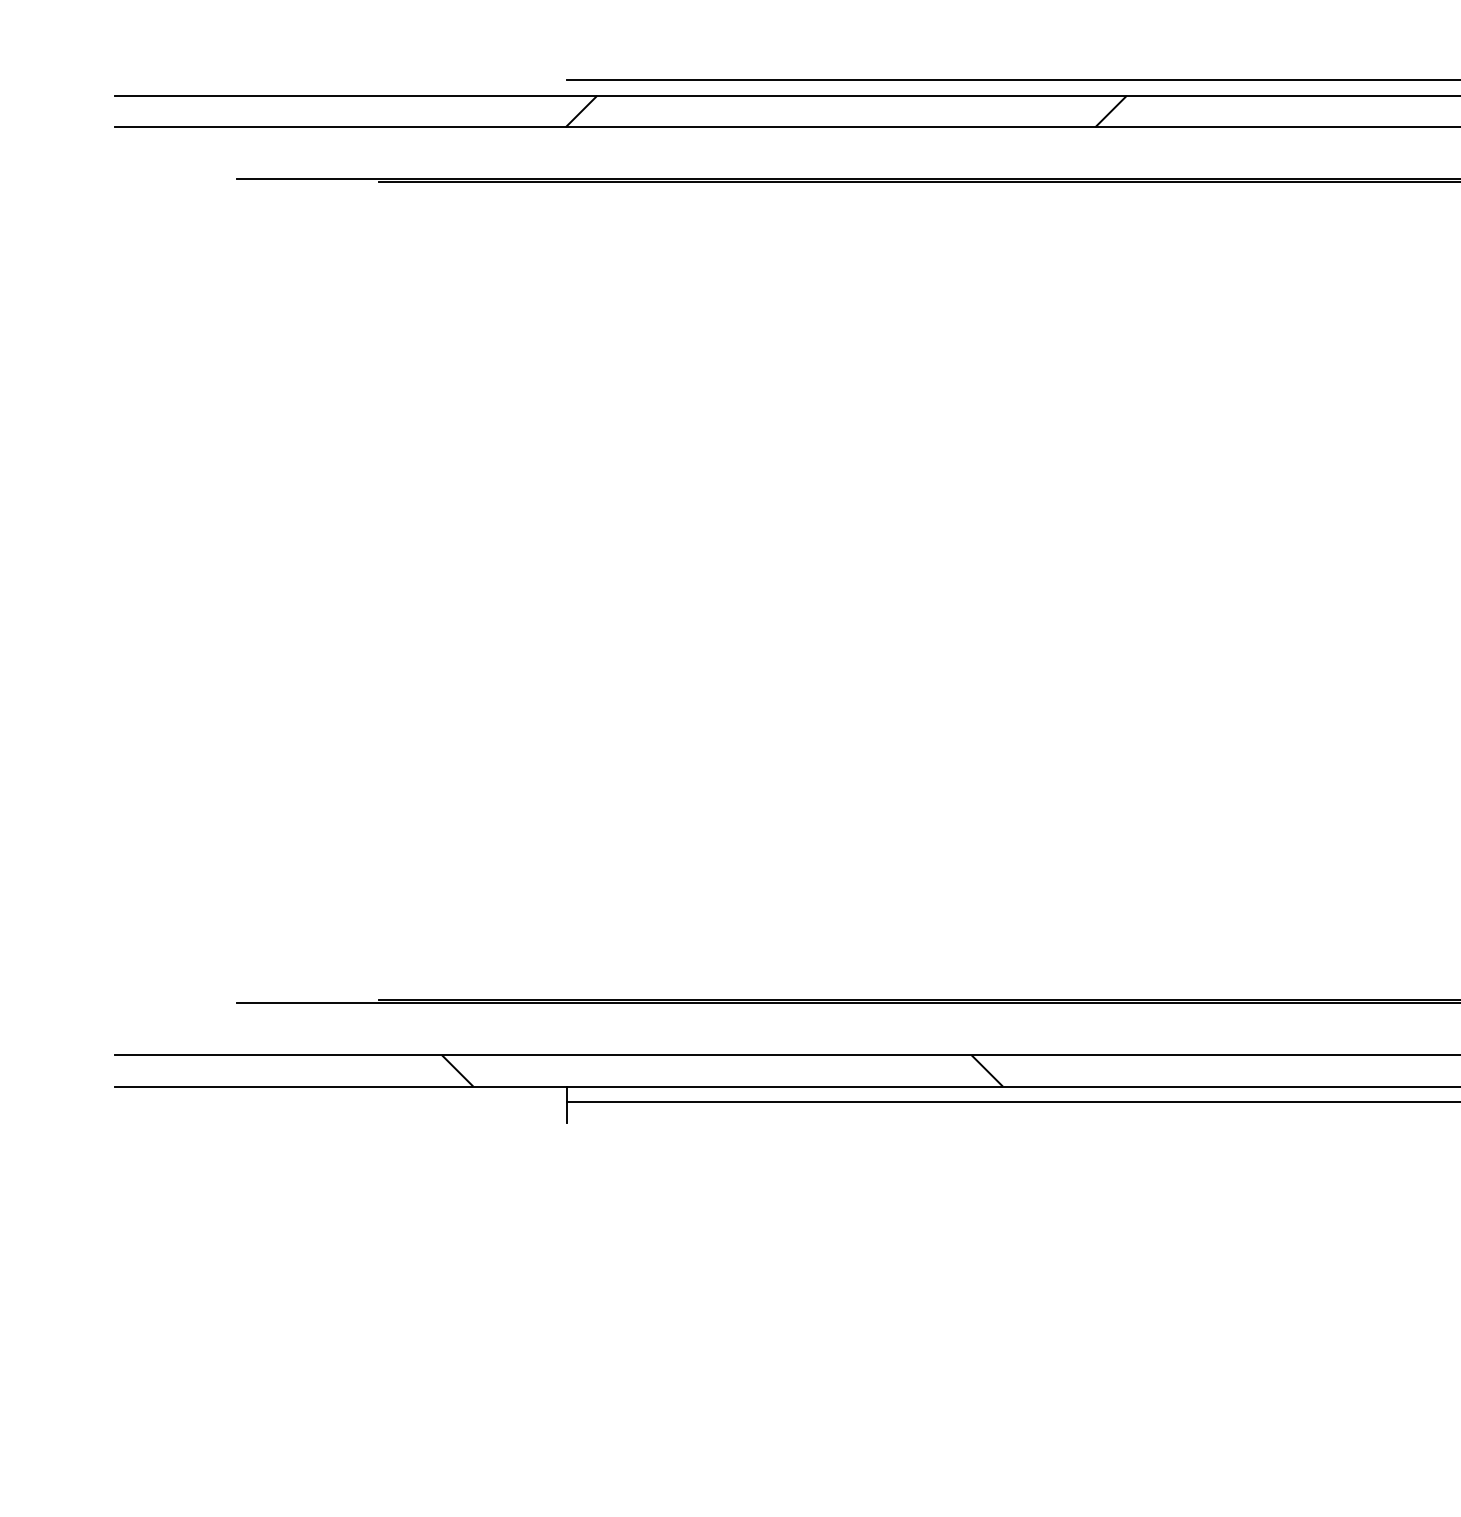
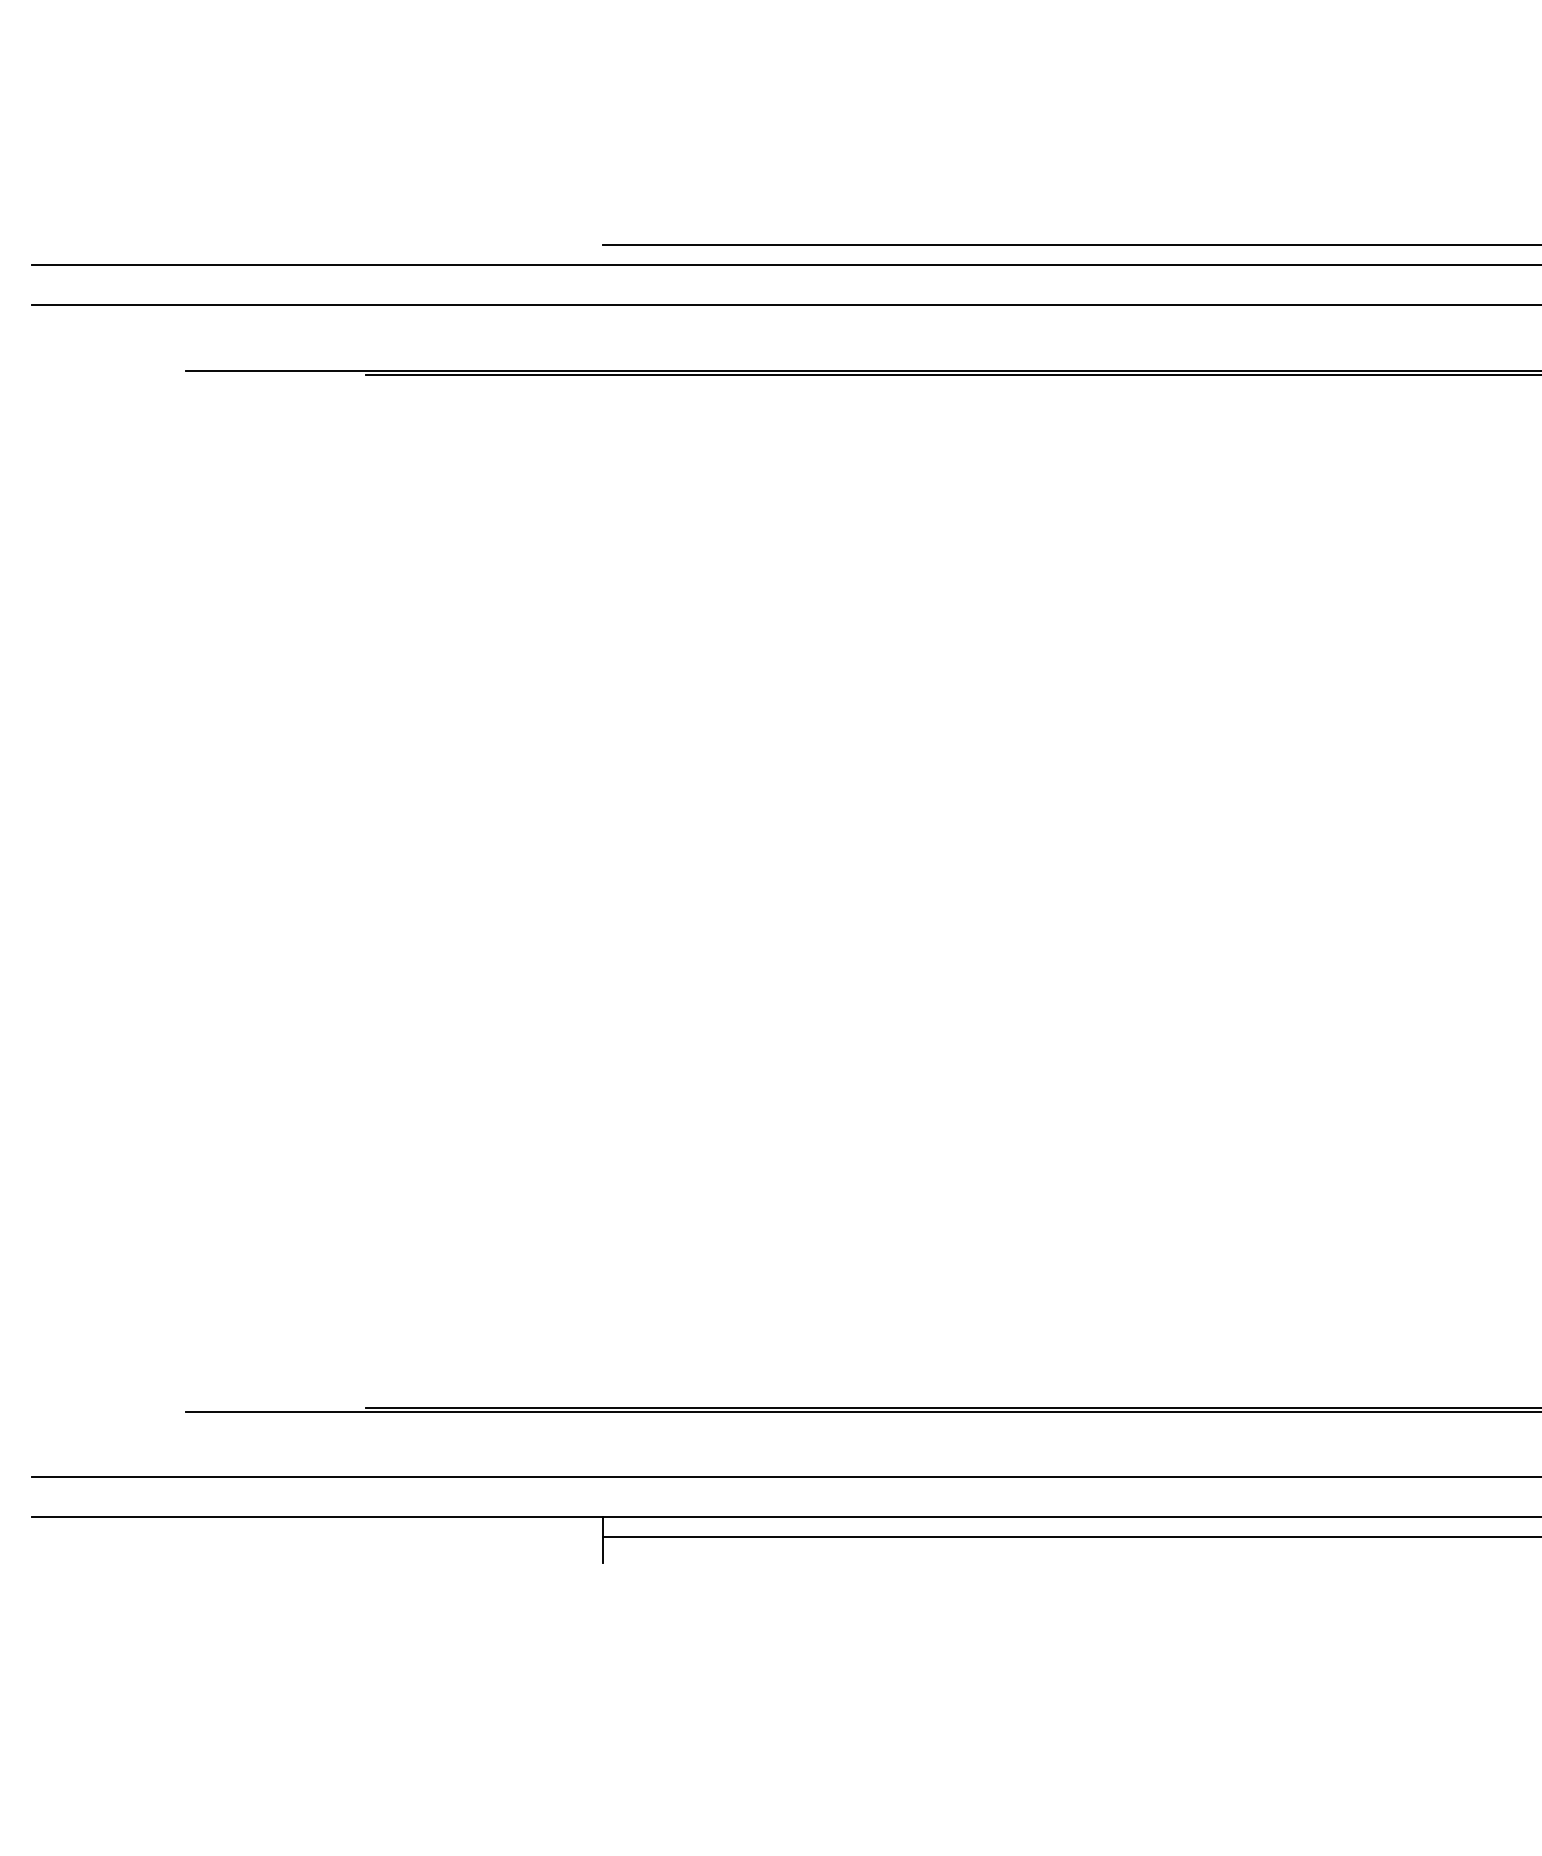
hatch: (845, 111) -> (954, 285), removed
hatch: (721, 1070) -> (798, 1496), removed

